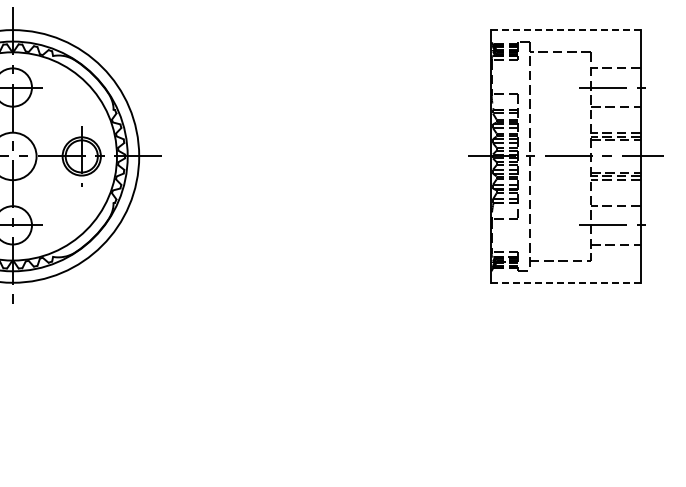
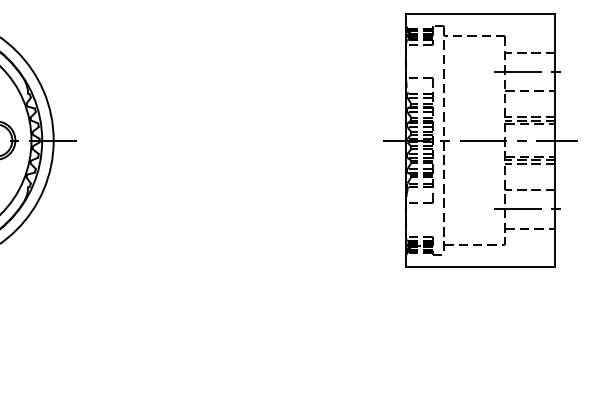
line: (566, 30) -> (480, 14), dashed -> solid
line: (566, 282) -> (480, 266), dashed -> solid

